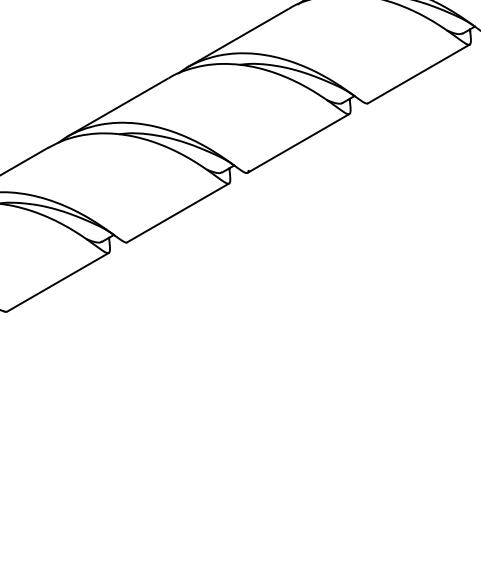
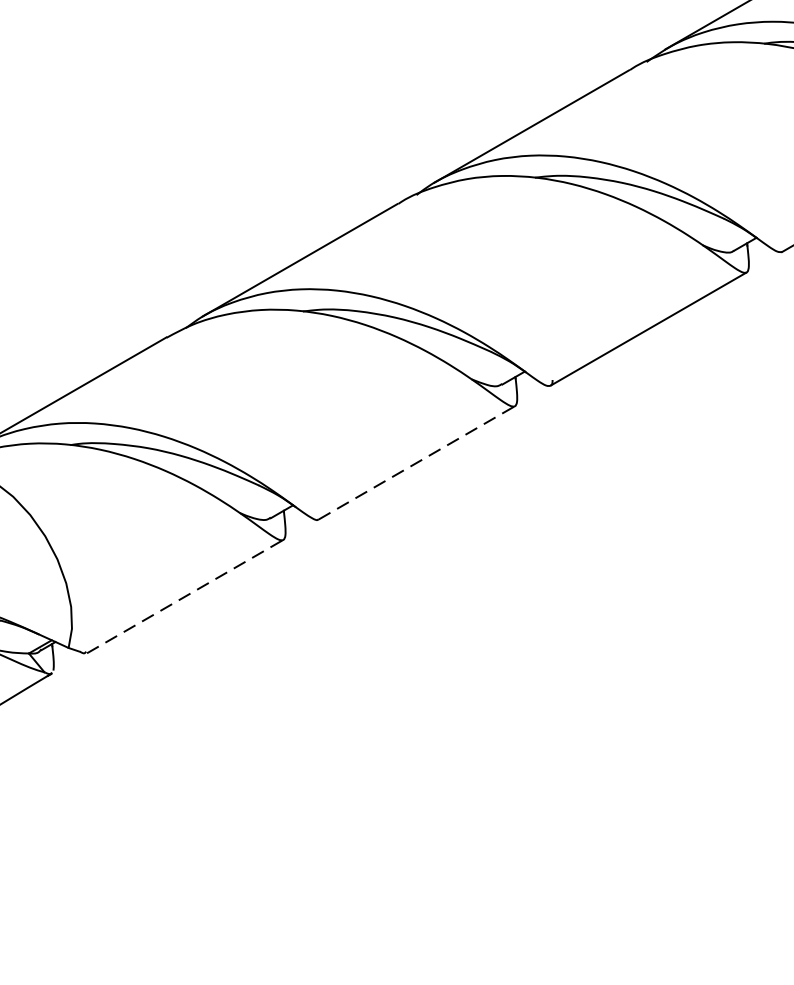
line: (178, 212) -> (417, 462), solid -> dashed
line: (57, 282) -> (184, 596), solid -> dashed

